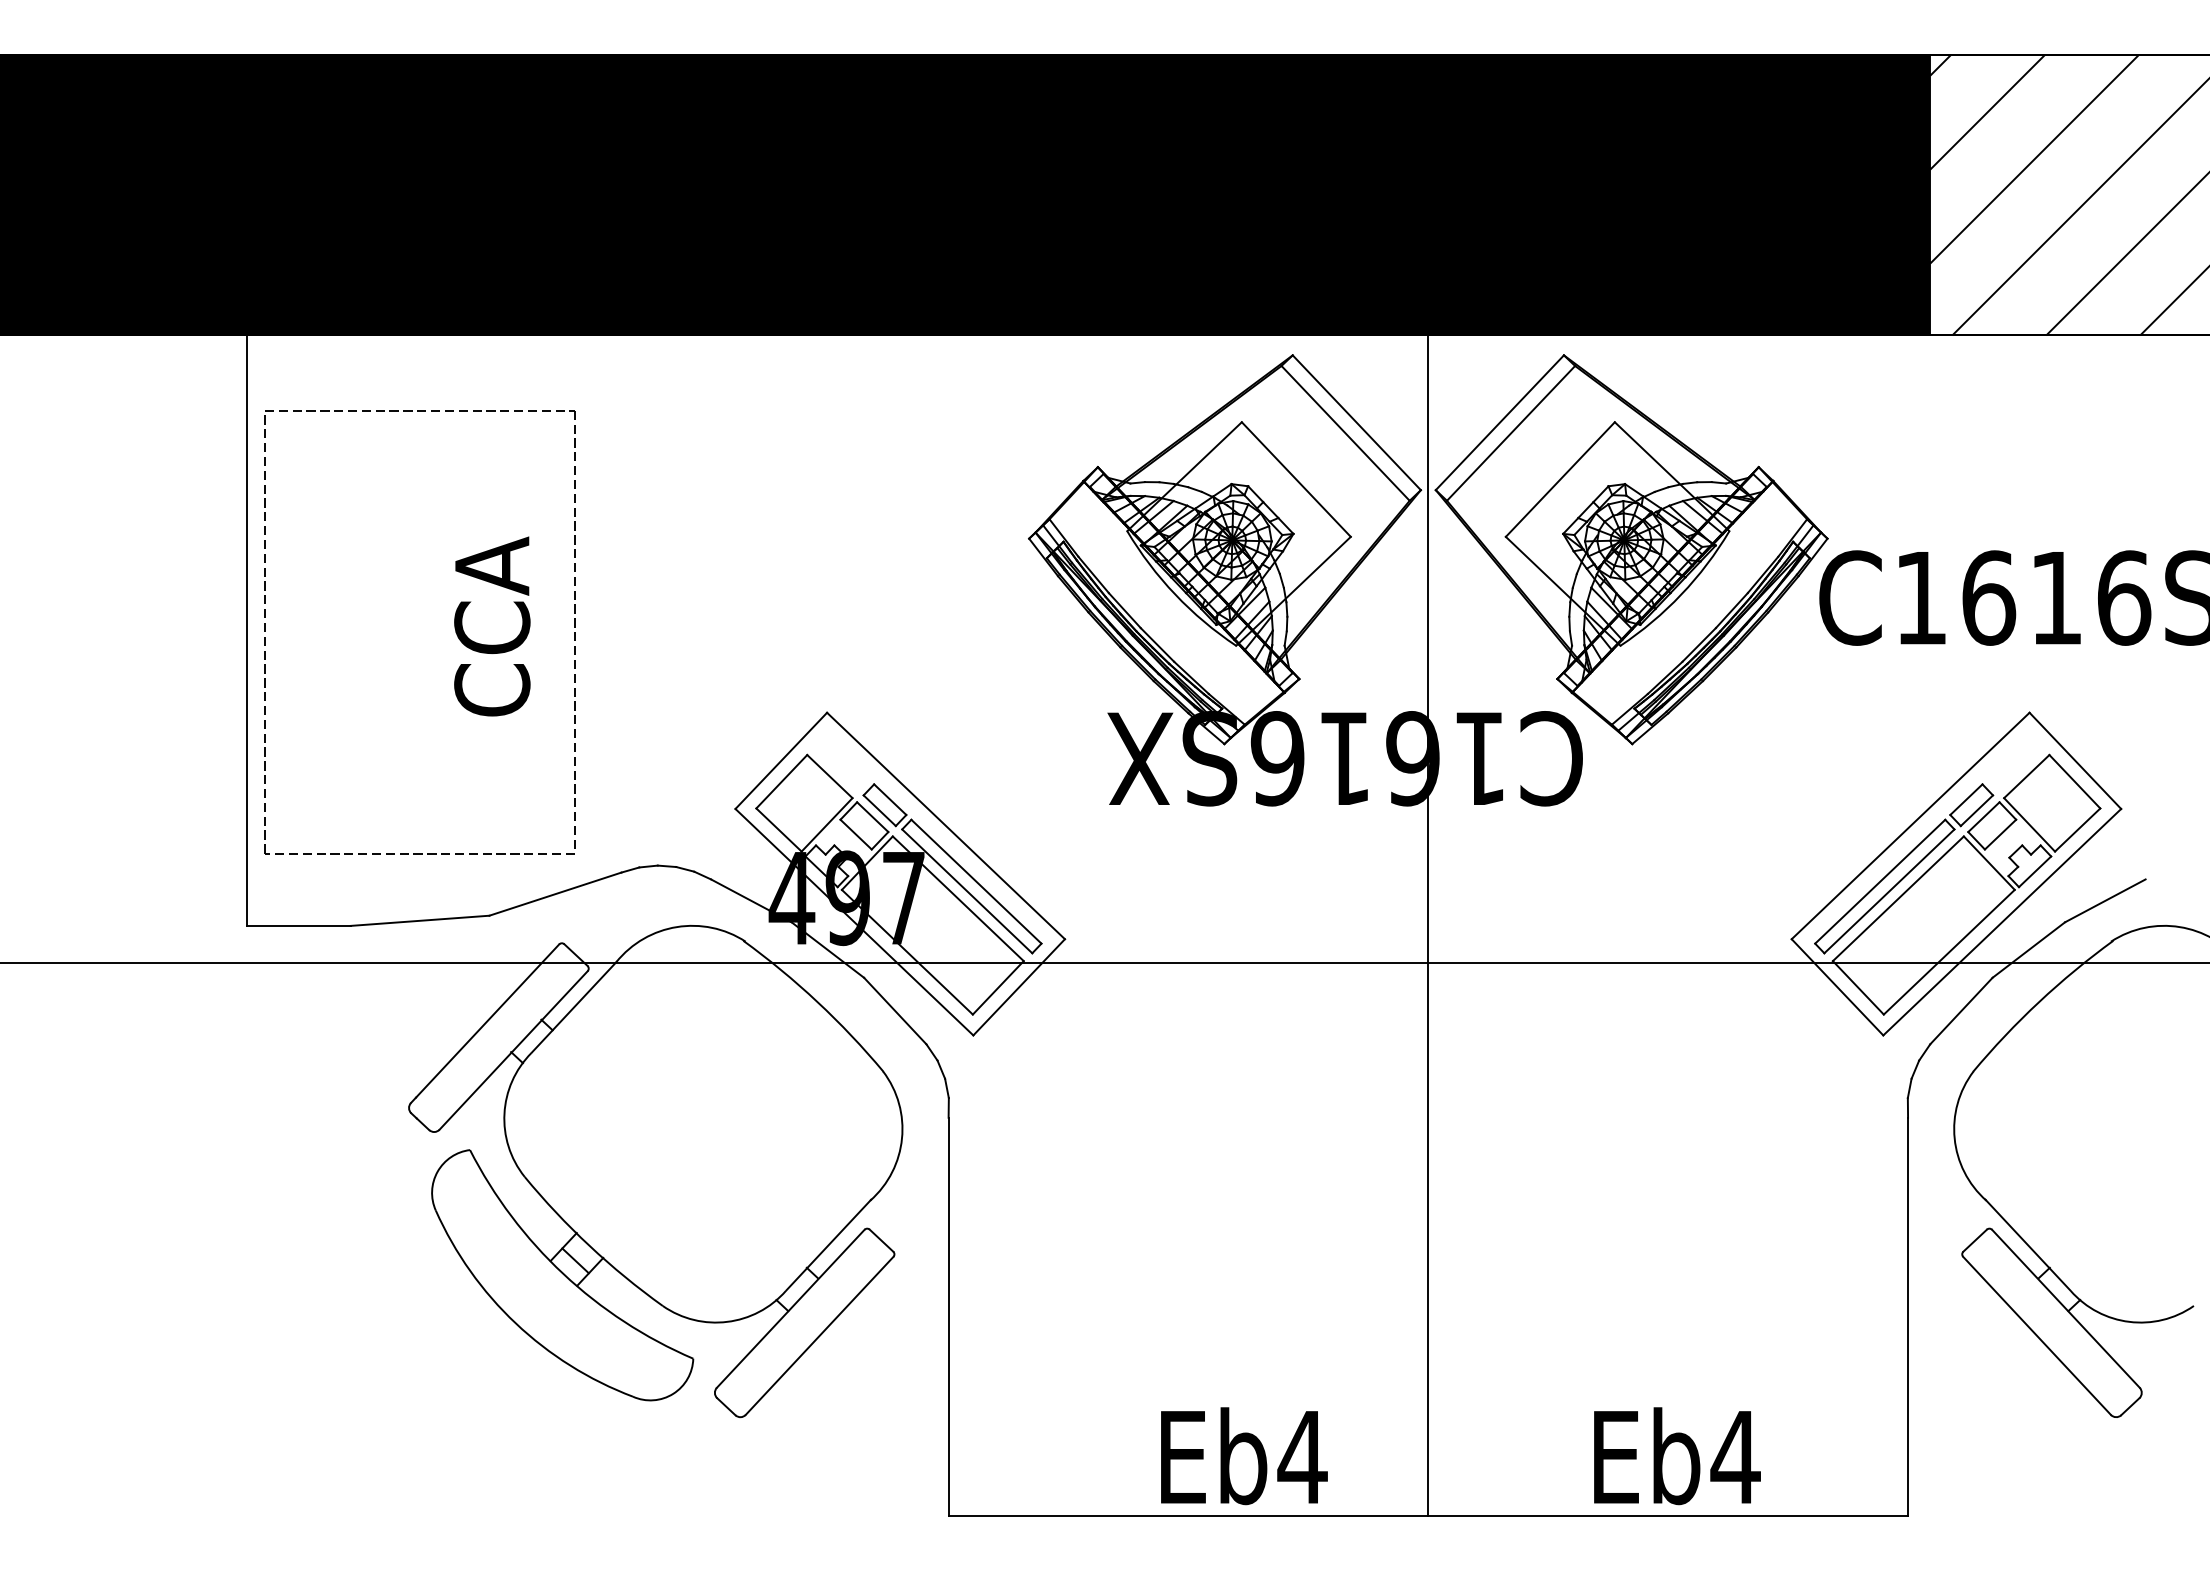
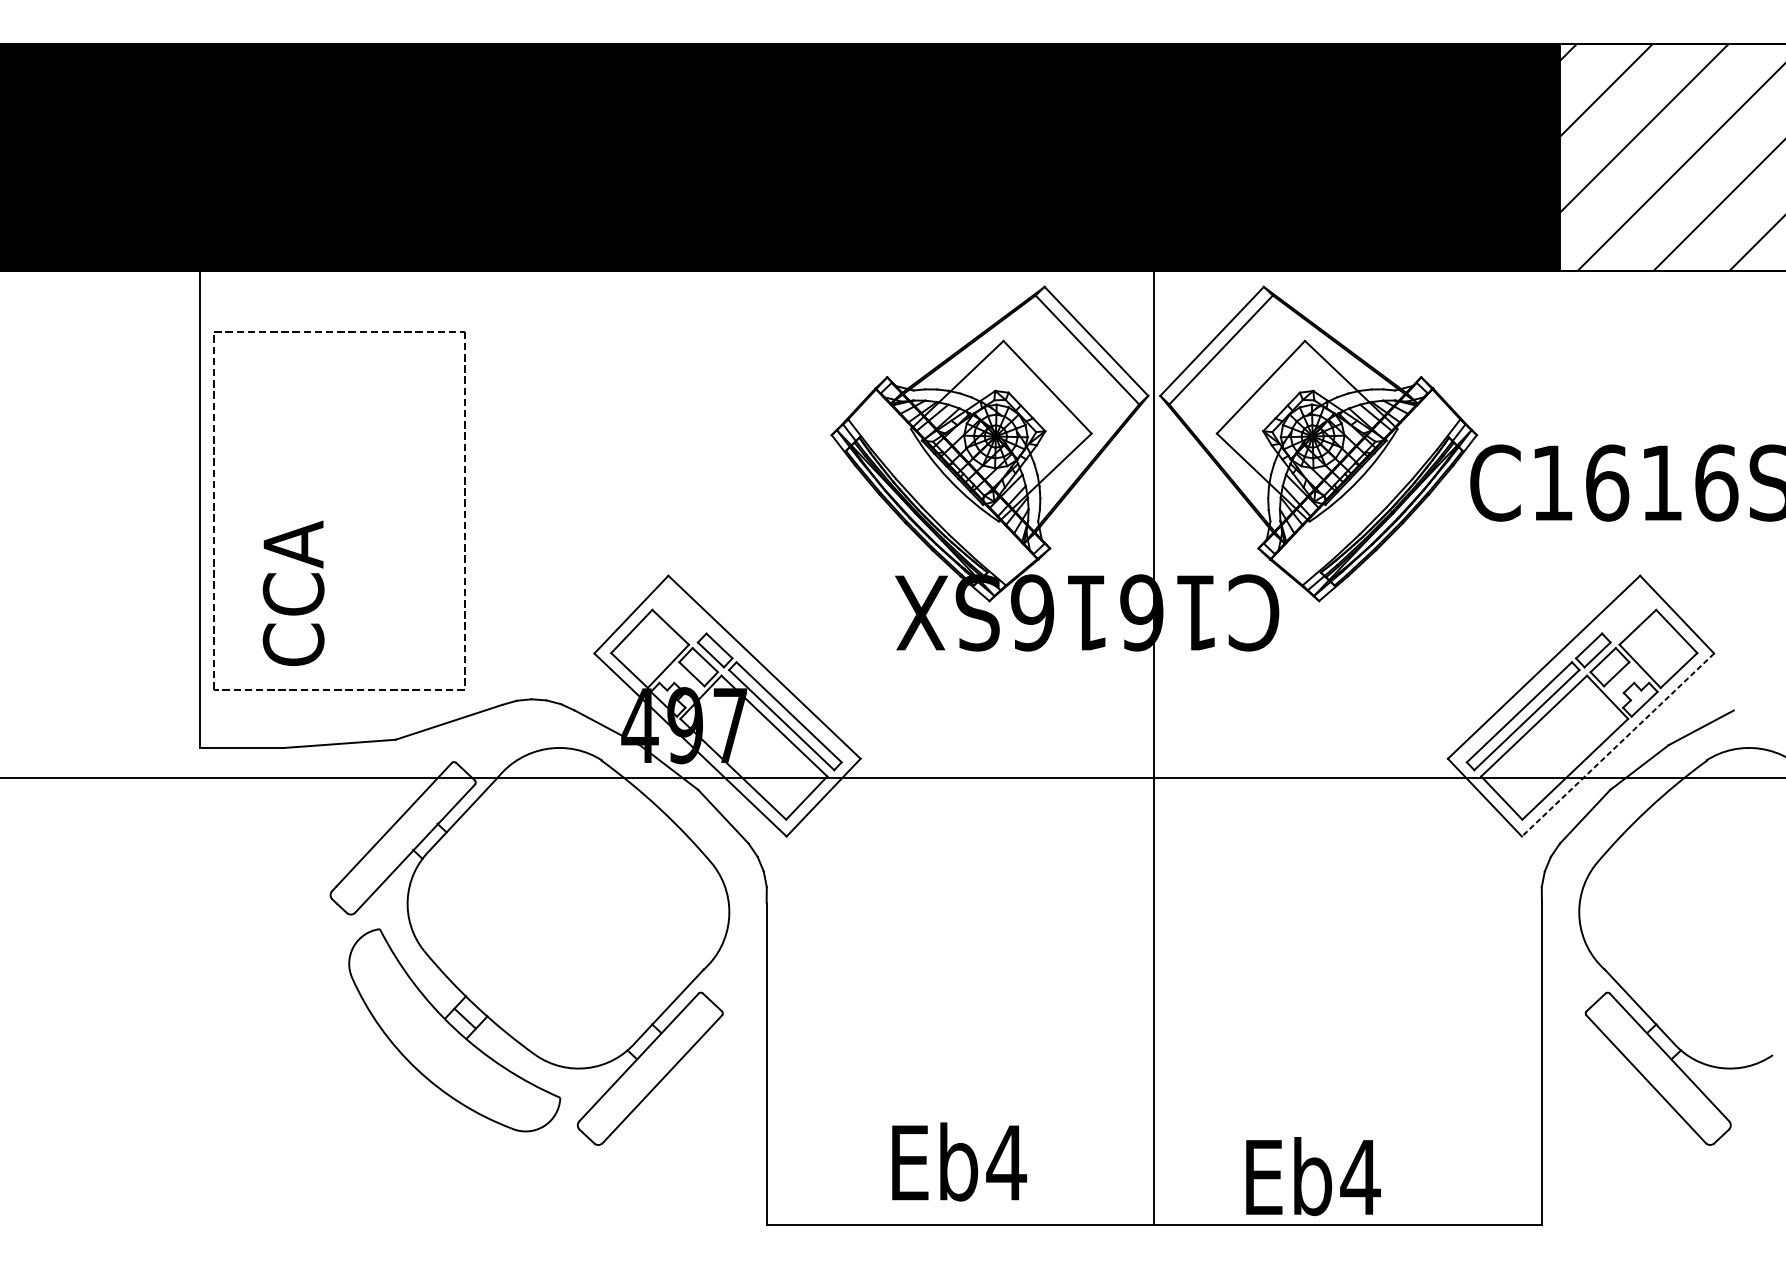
text: (492, 626) -> (293, 593), moved
line: (2001, 922) -> (1617, 745), solid -> dashed
text: (1244, 1456) -> (959, 1162), moved
text: (1677, 1456) -> (1313, 1176), moved

